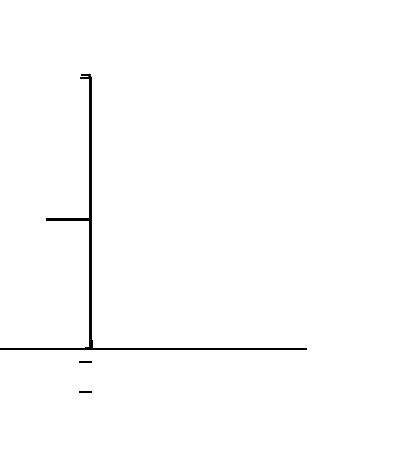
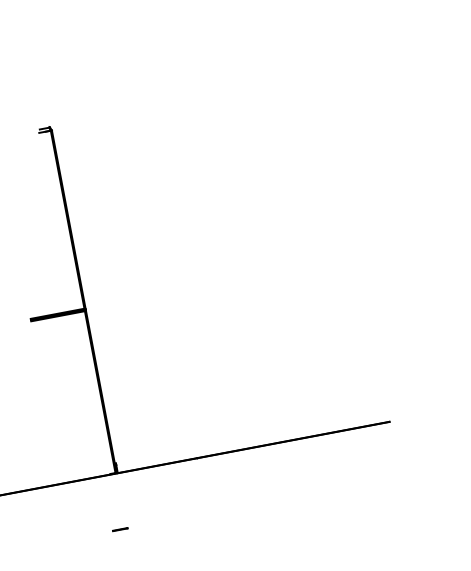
line: (85, 361) -> (113, 490), removed

